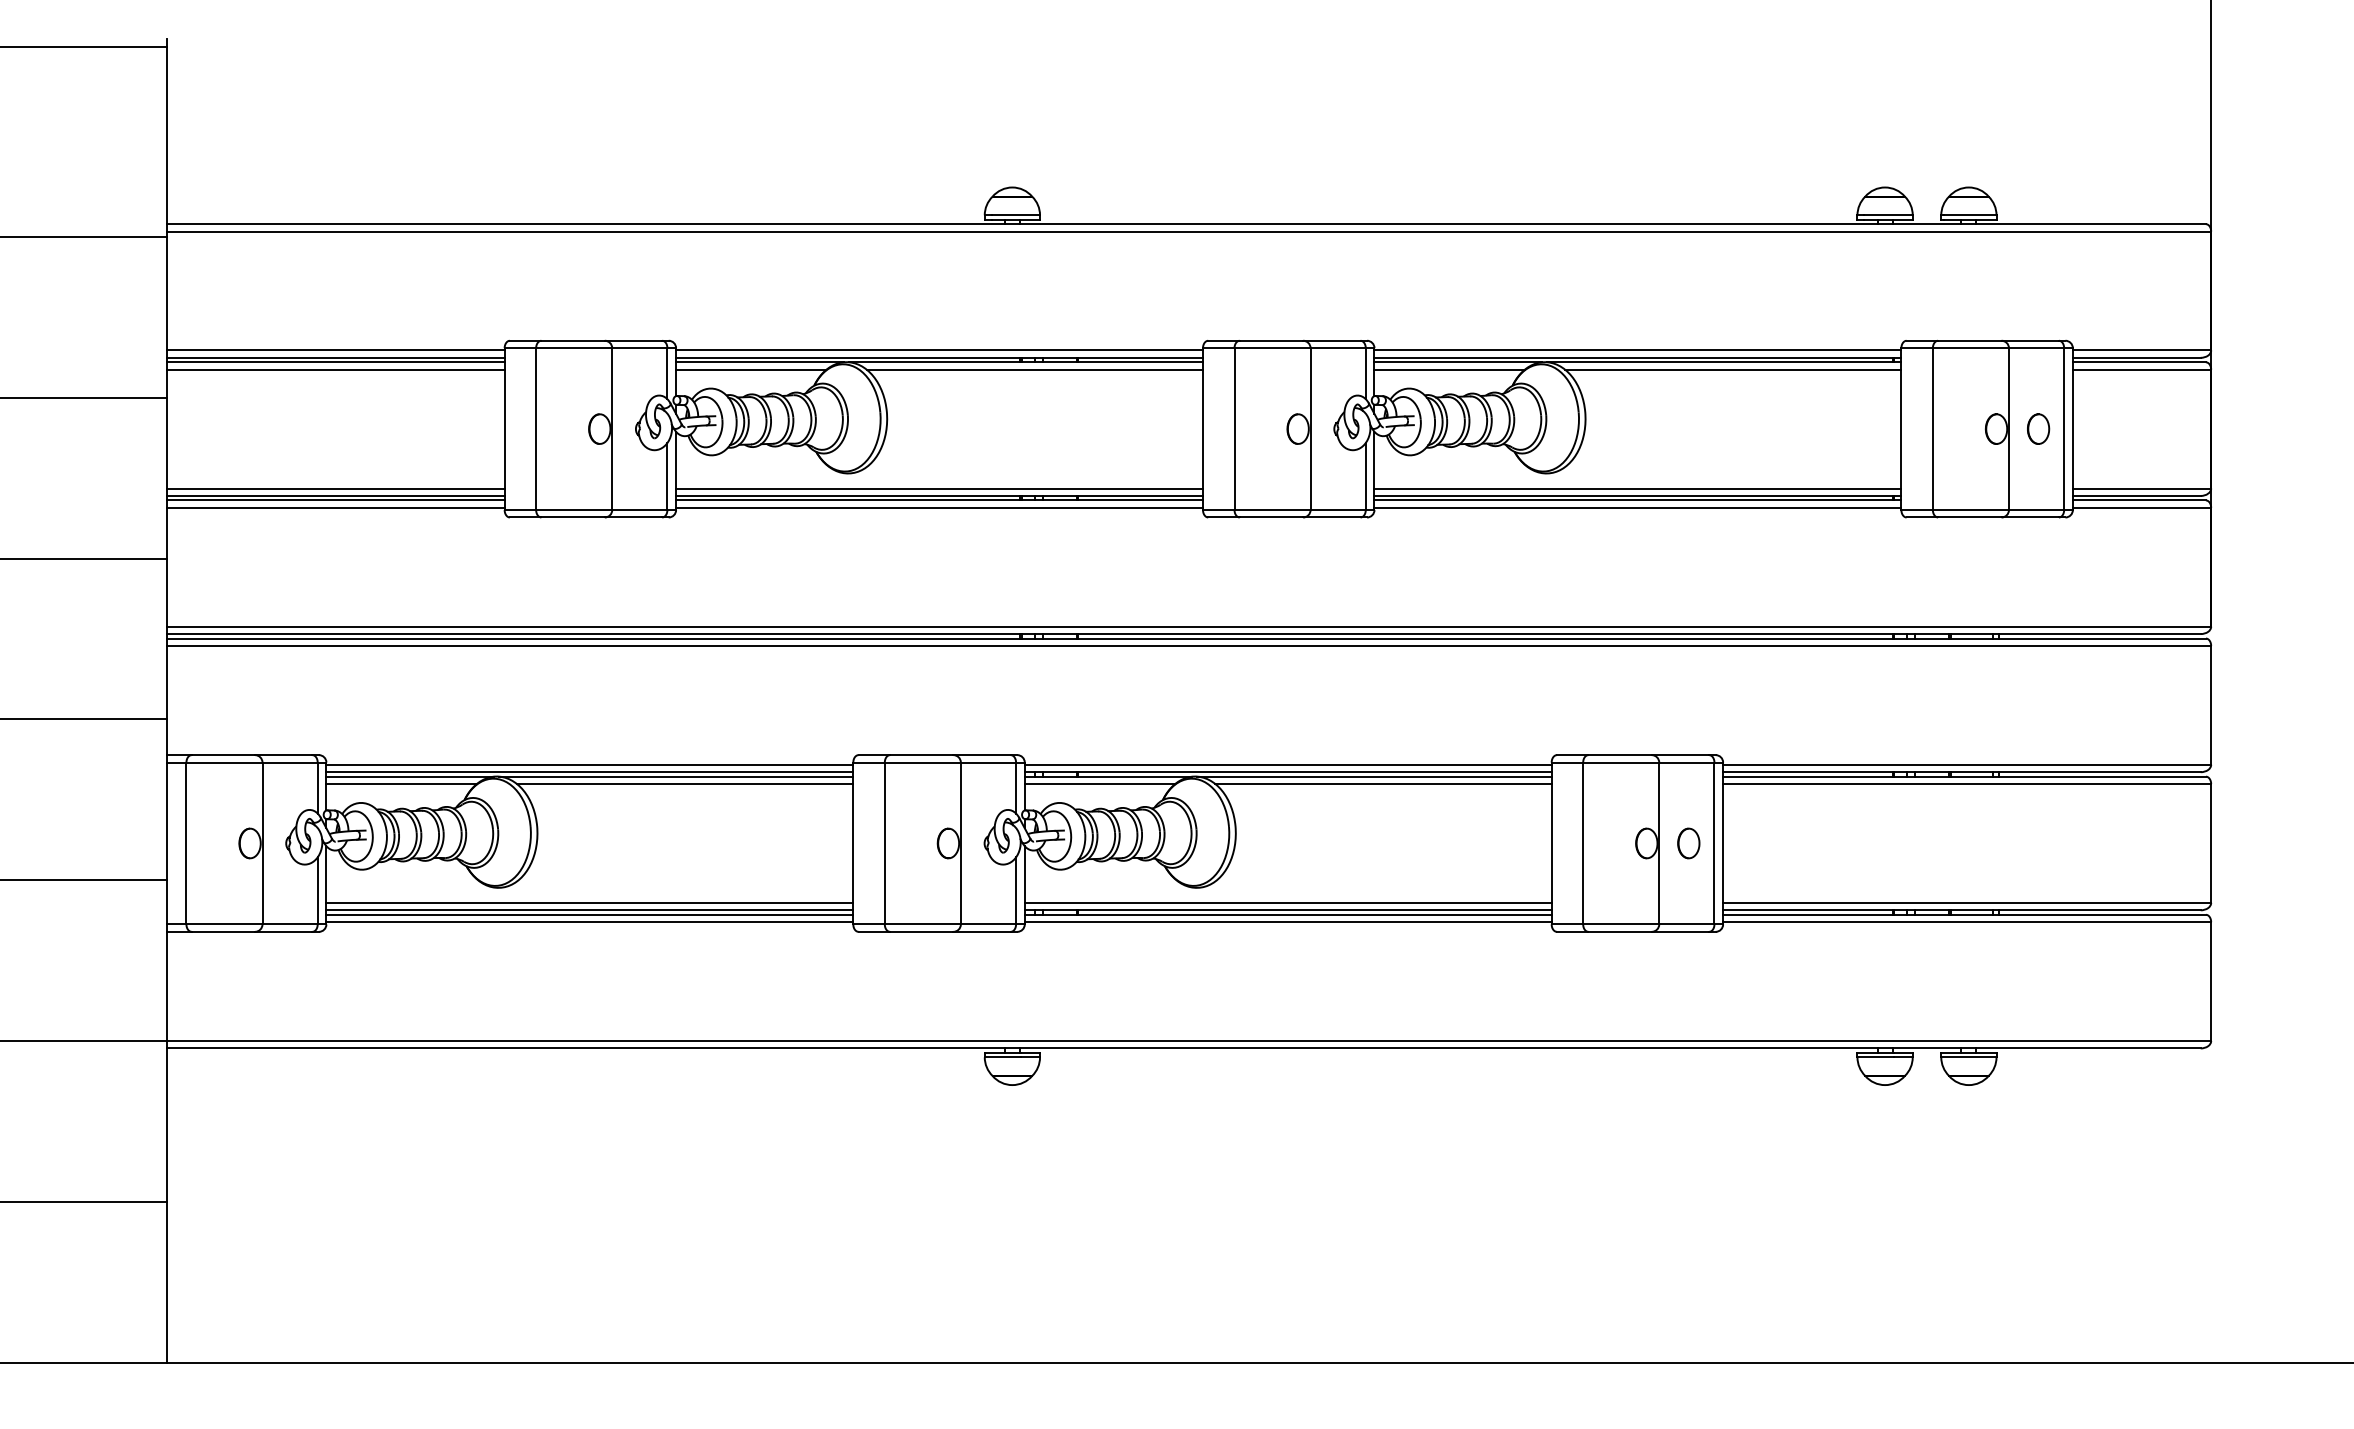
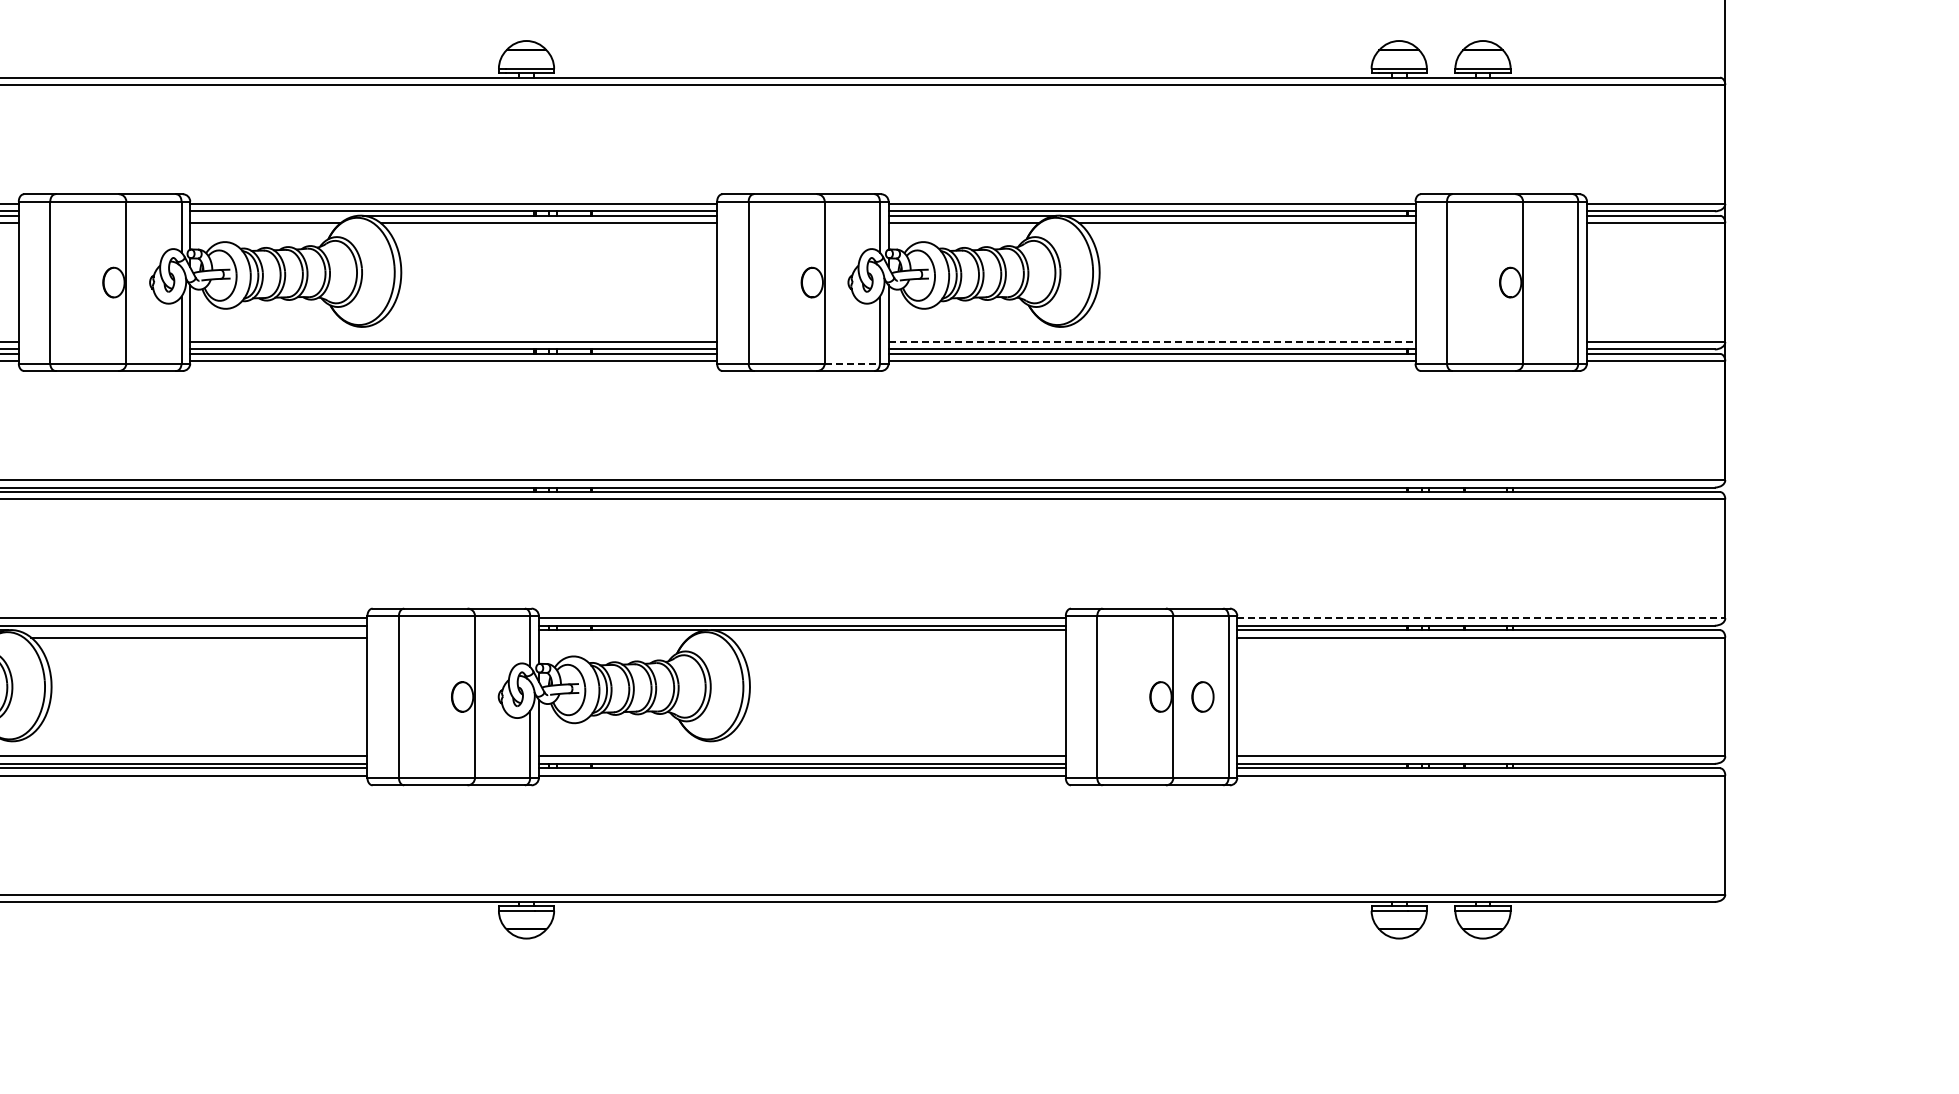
line: (759, 362) -> (273, 215), removed
part: (2038, 428) -> (1552, 281), removed
line: (1638, 488) -> (1152, 341), solid -> dashed
line: (1338, 510) -> (852, 363), solid -> dashed
line: (1967, 764) -> (1481, 617), solid -> dashed
line: (676, 776) -> (190, 629), removed
line: (1099, 784) -> (613, 637), removed
line: (1383, 784) -> (897, 637), removed

